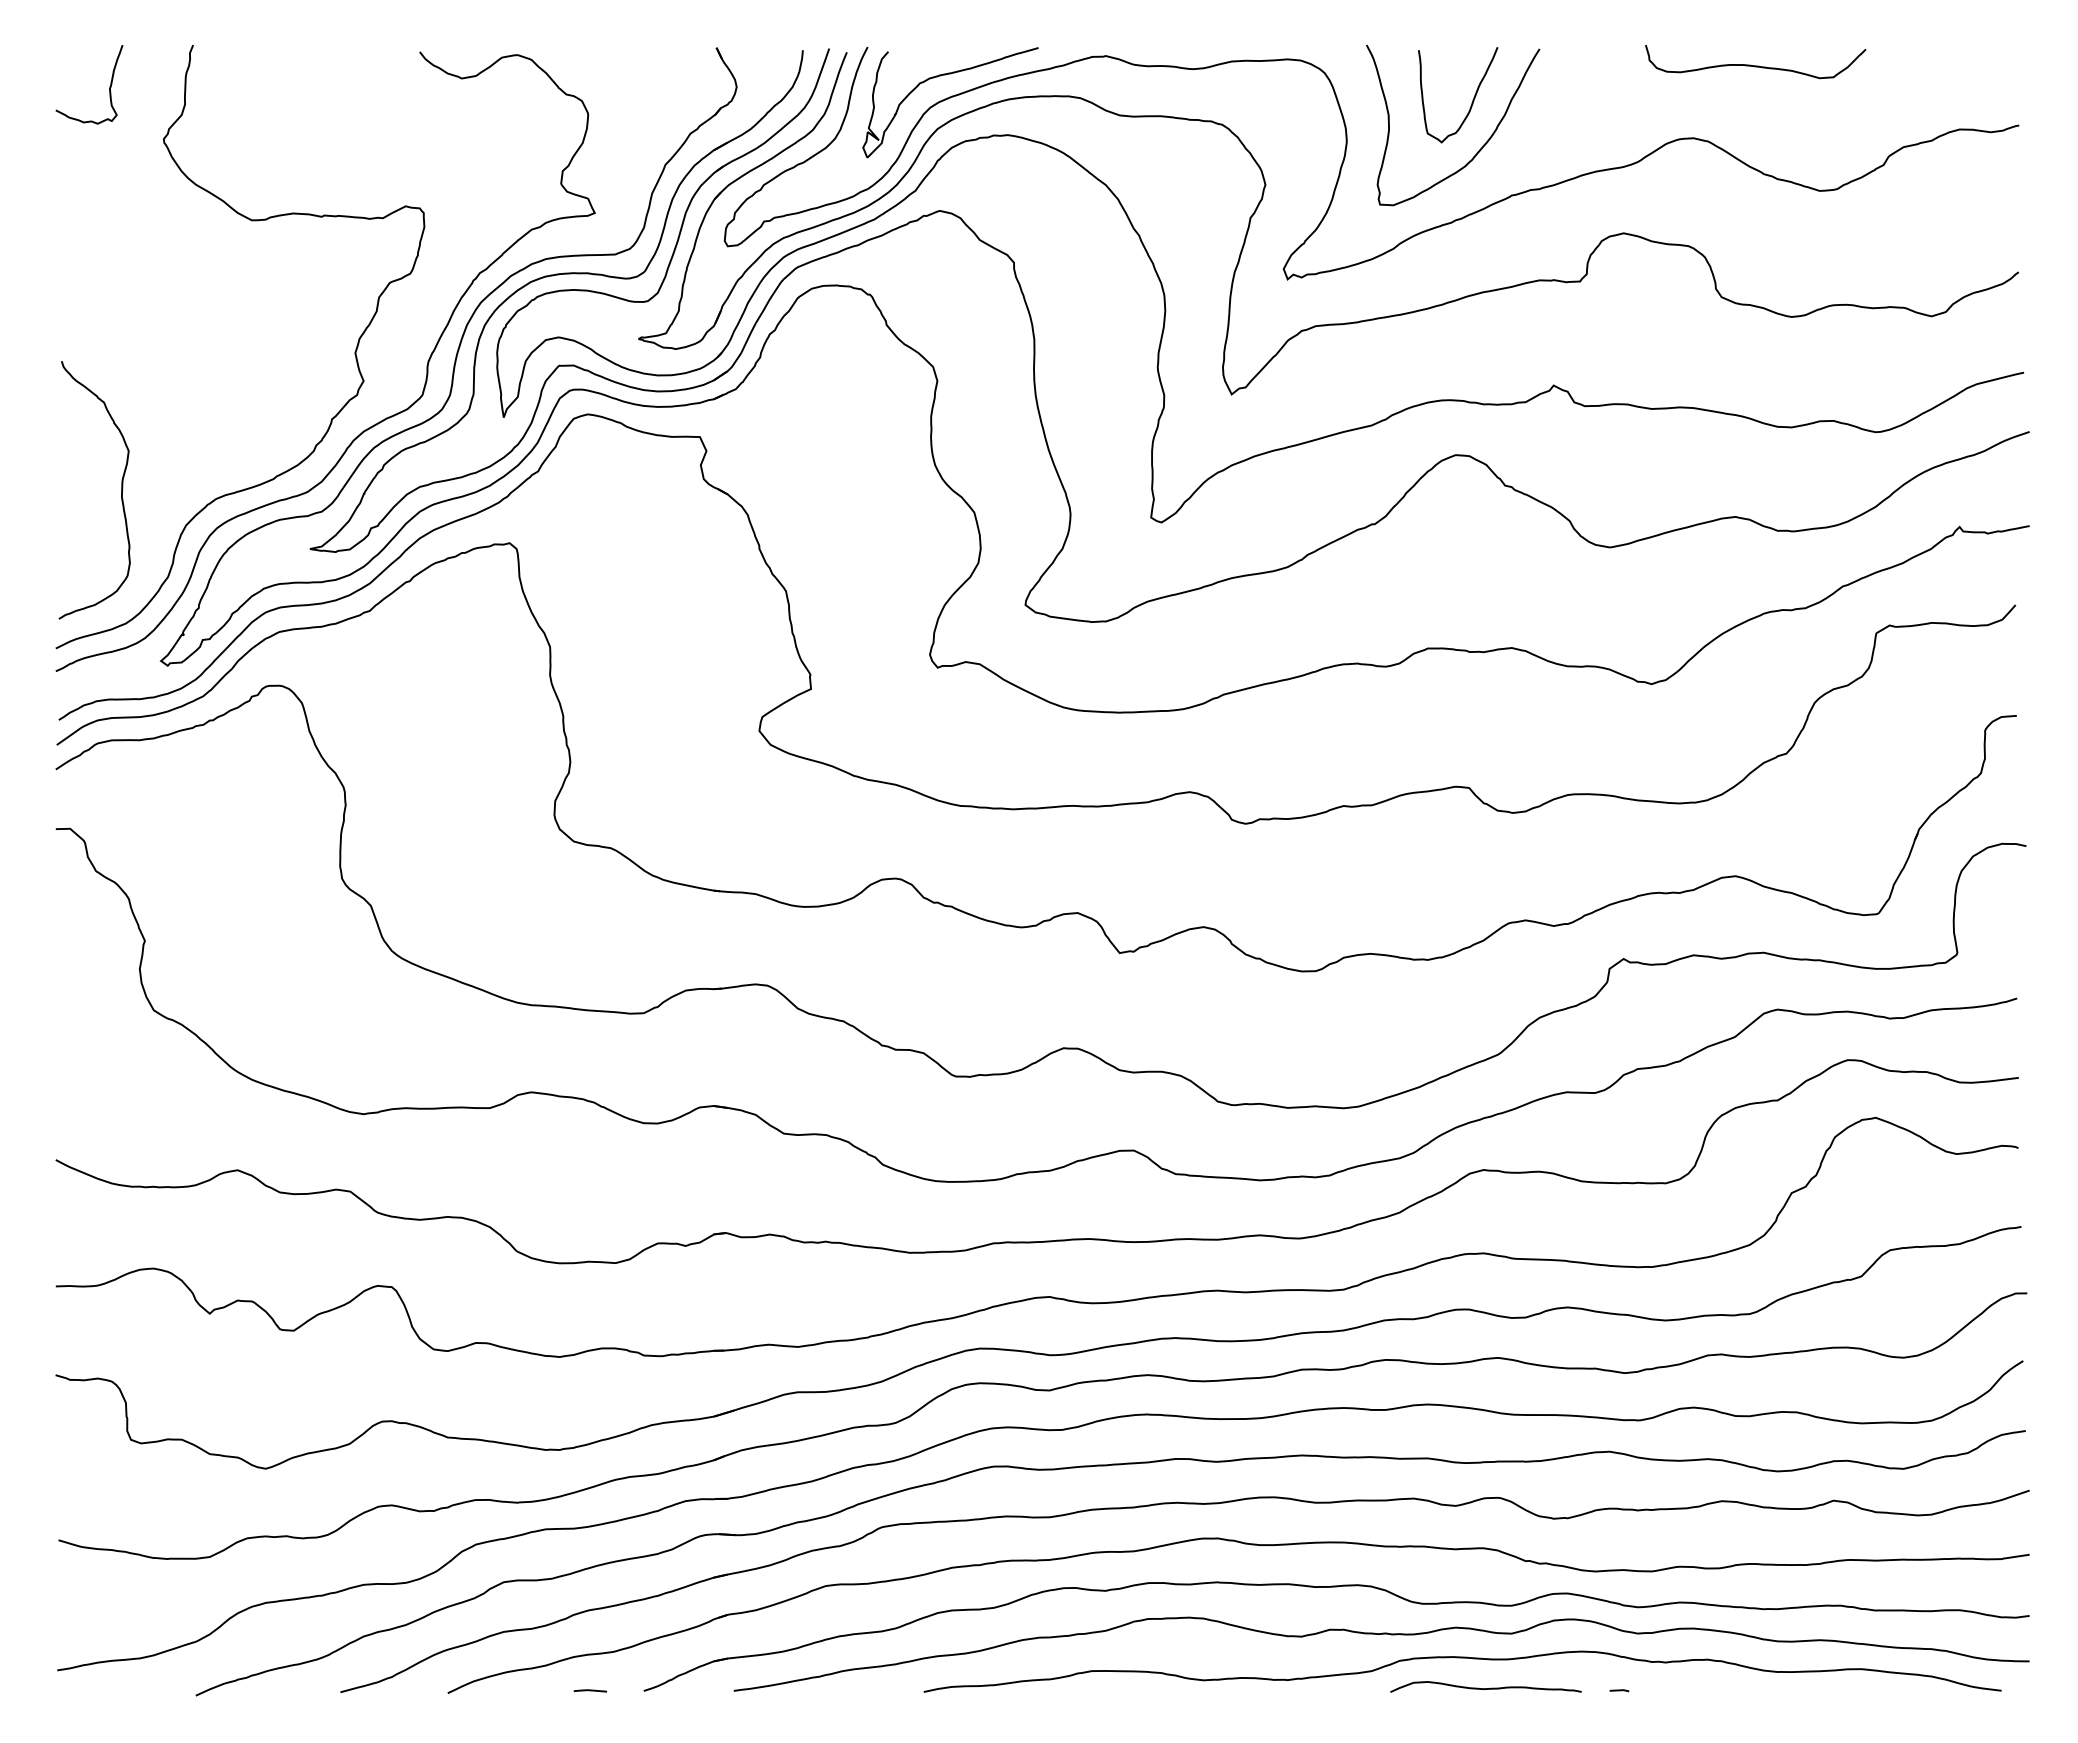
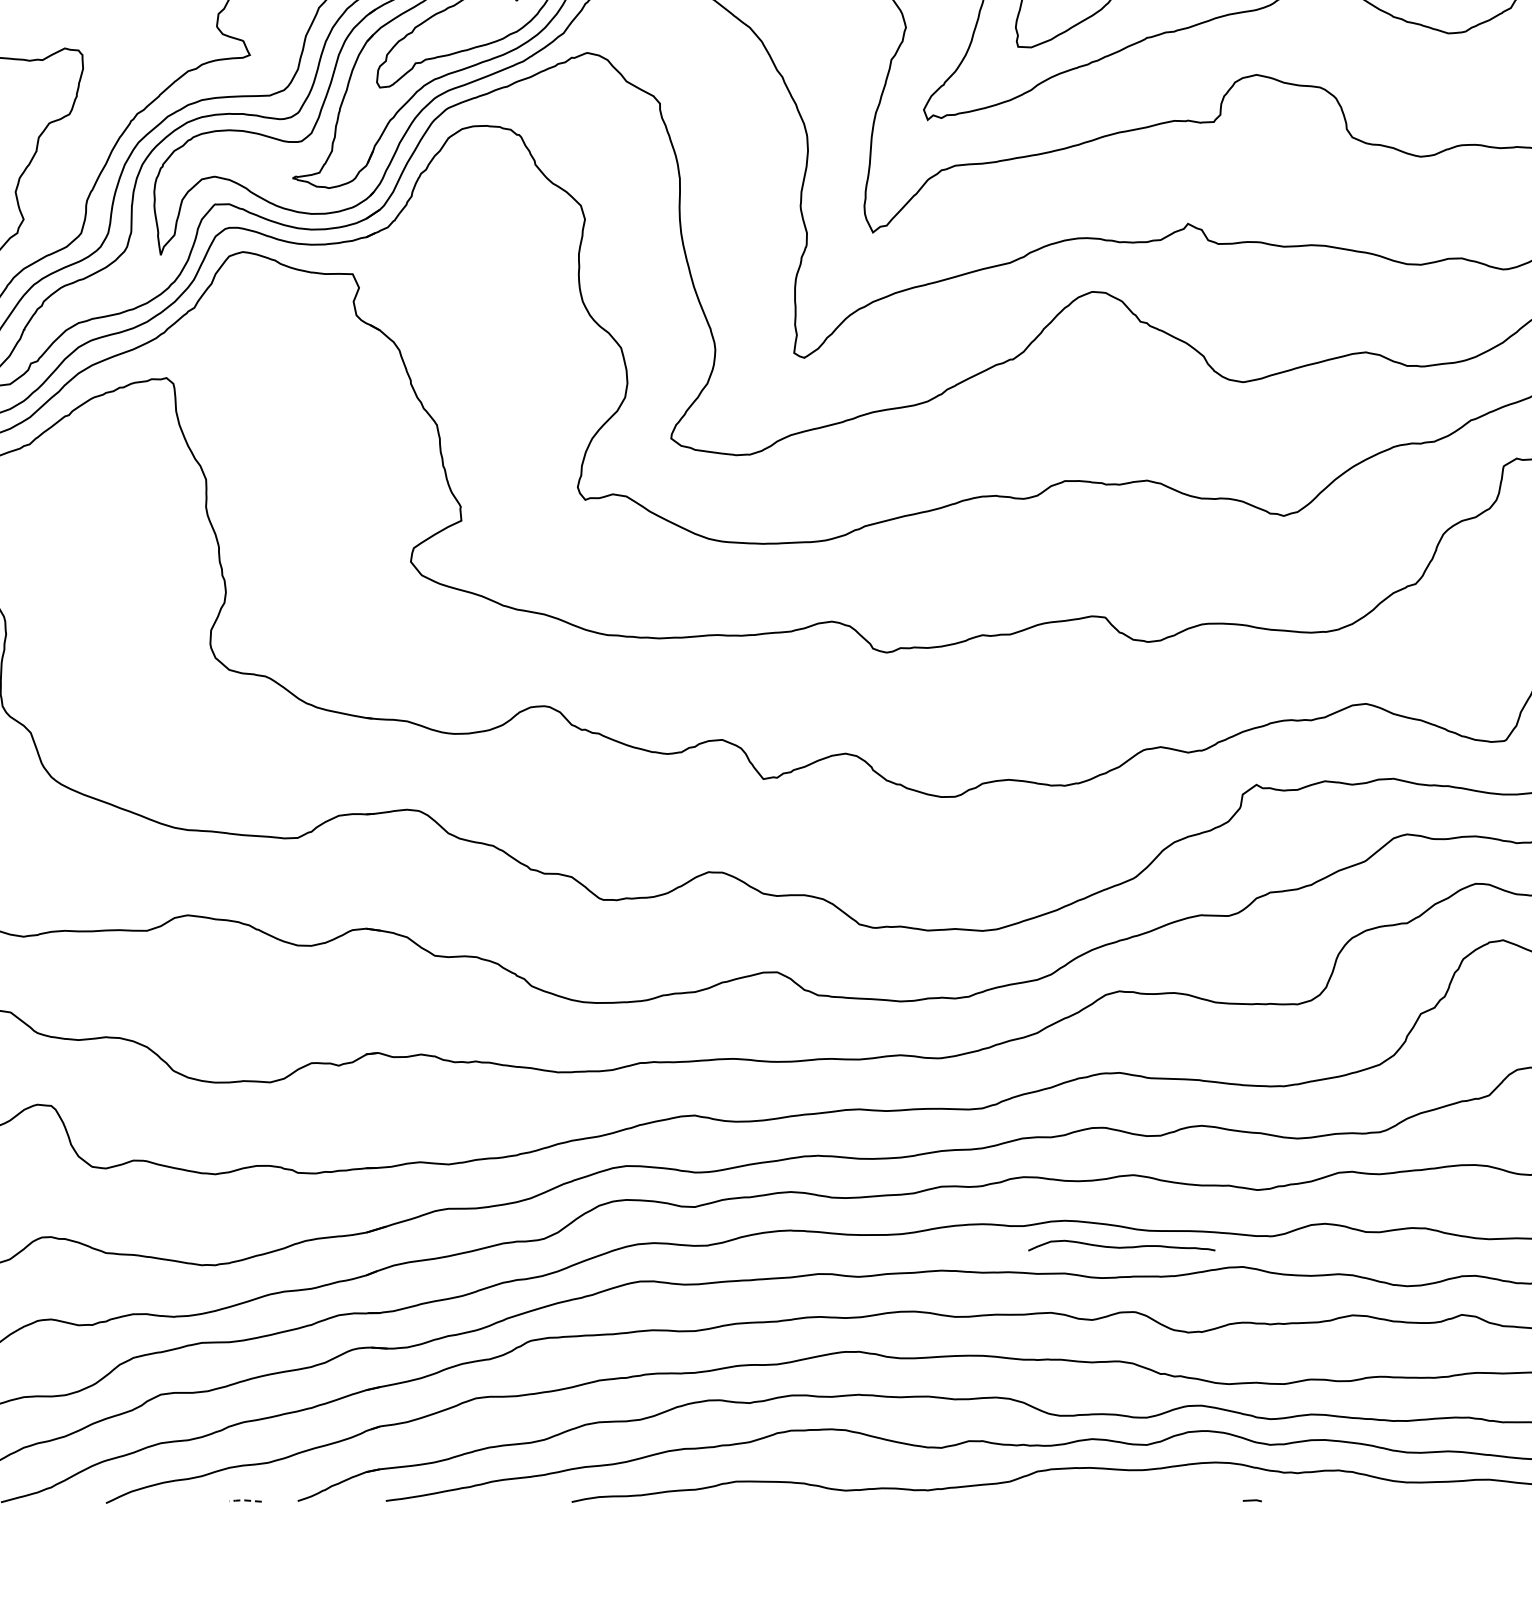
curve: (1485, 1688) -> (1121, 1247), moved
line: (588, 1690) -> (243, 1500), solid -> dashed

